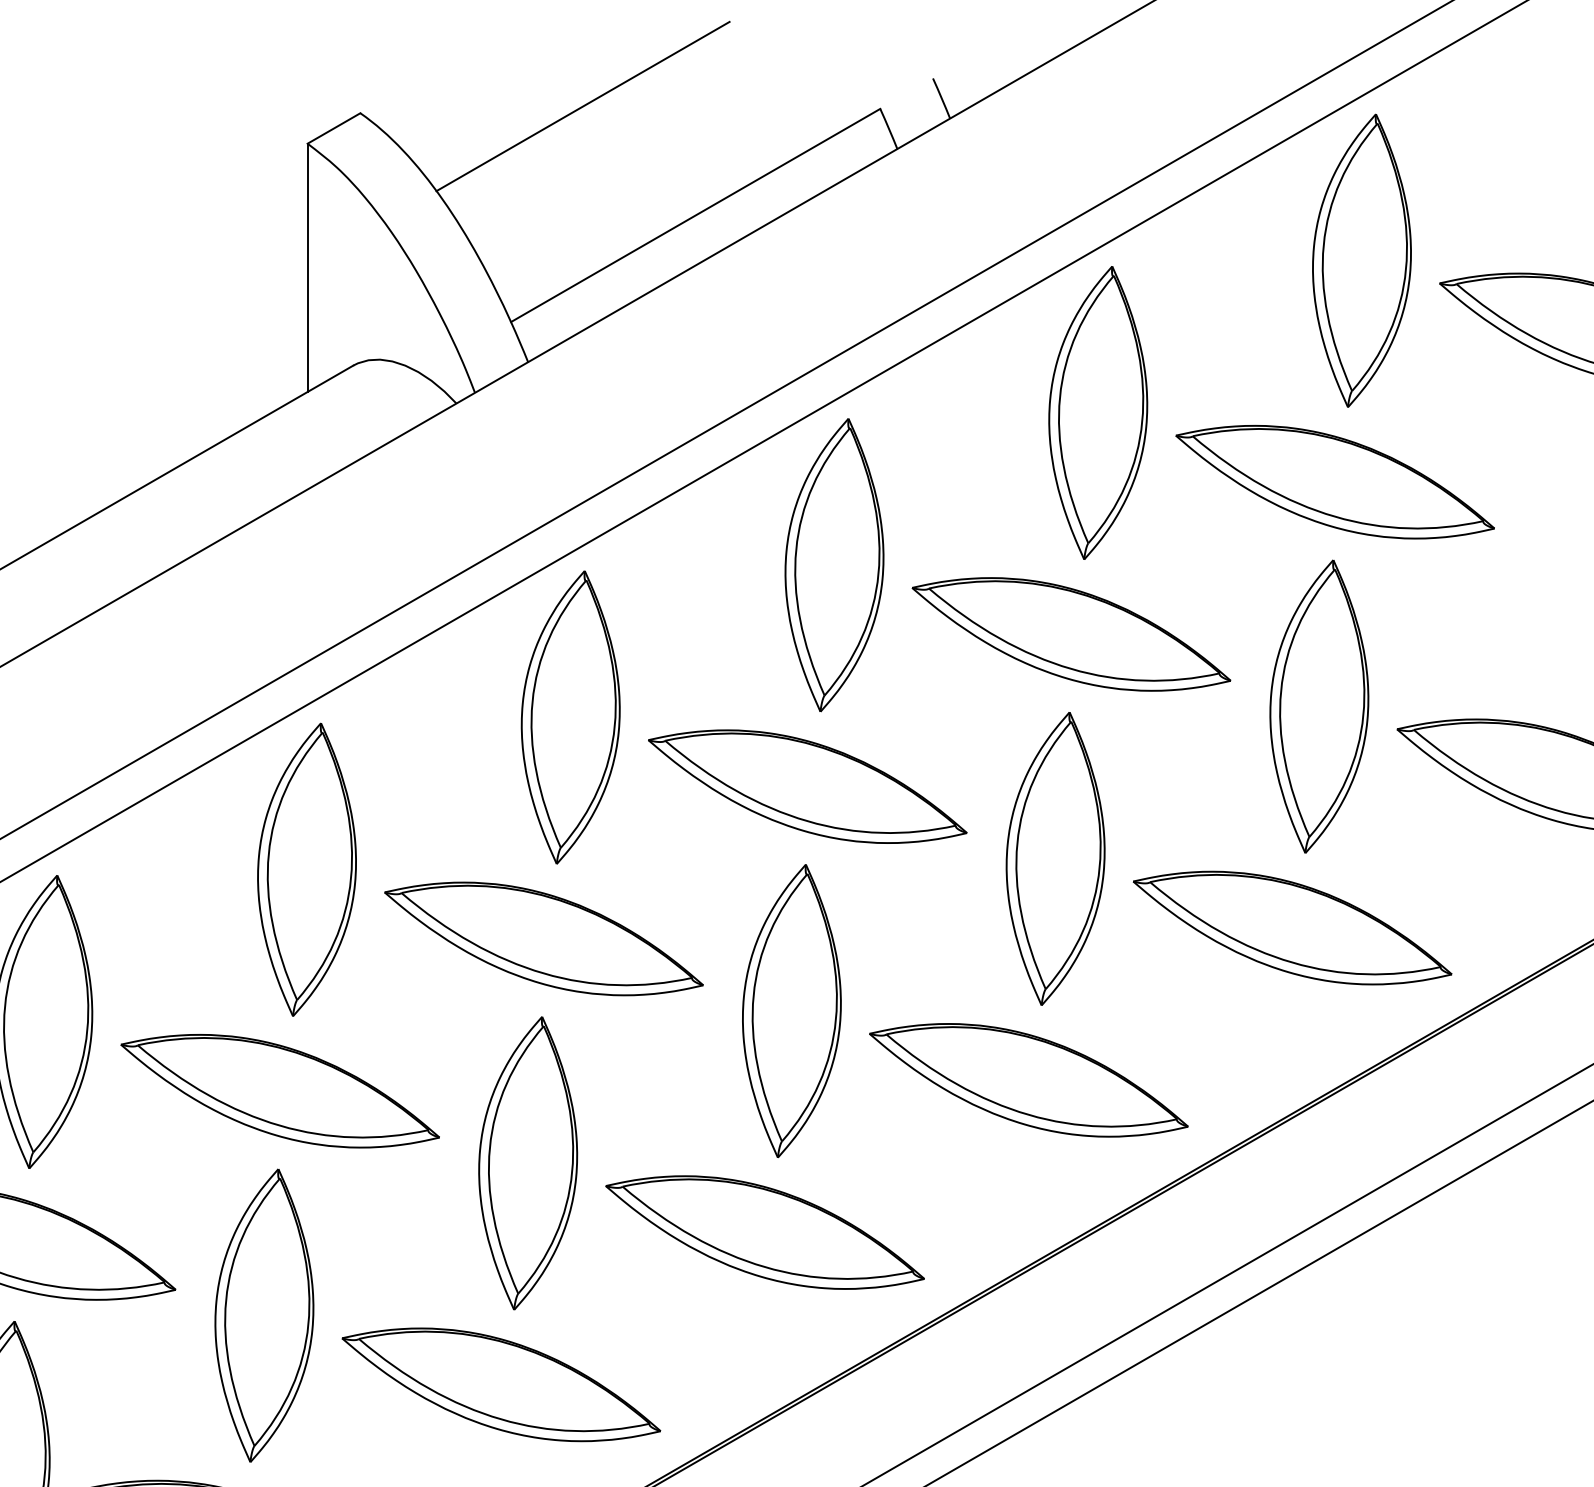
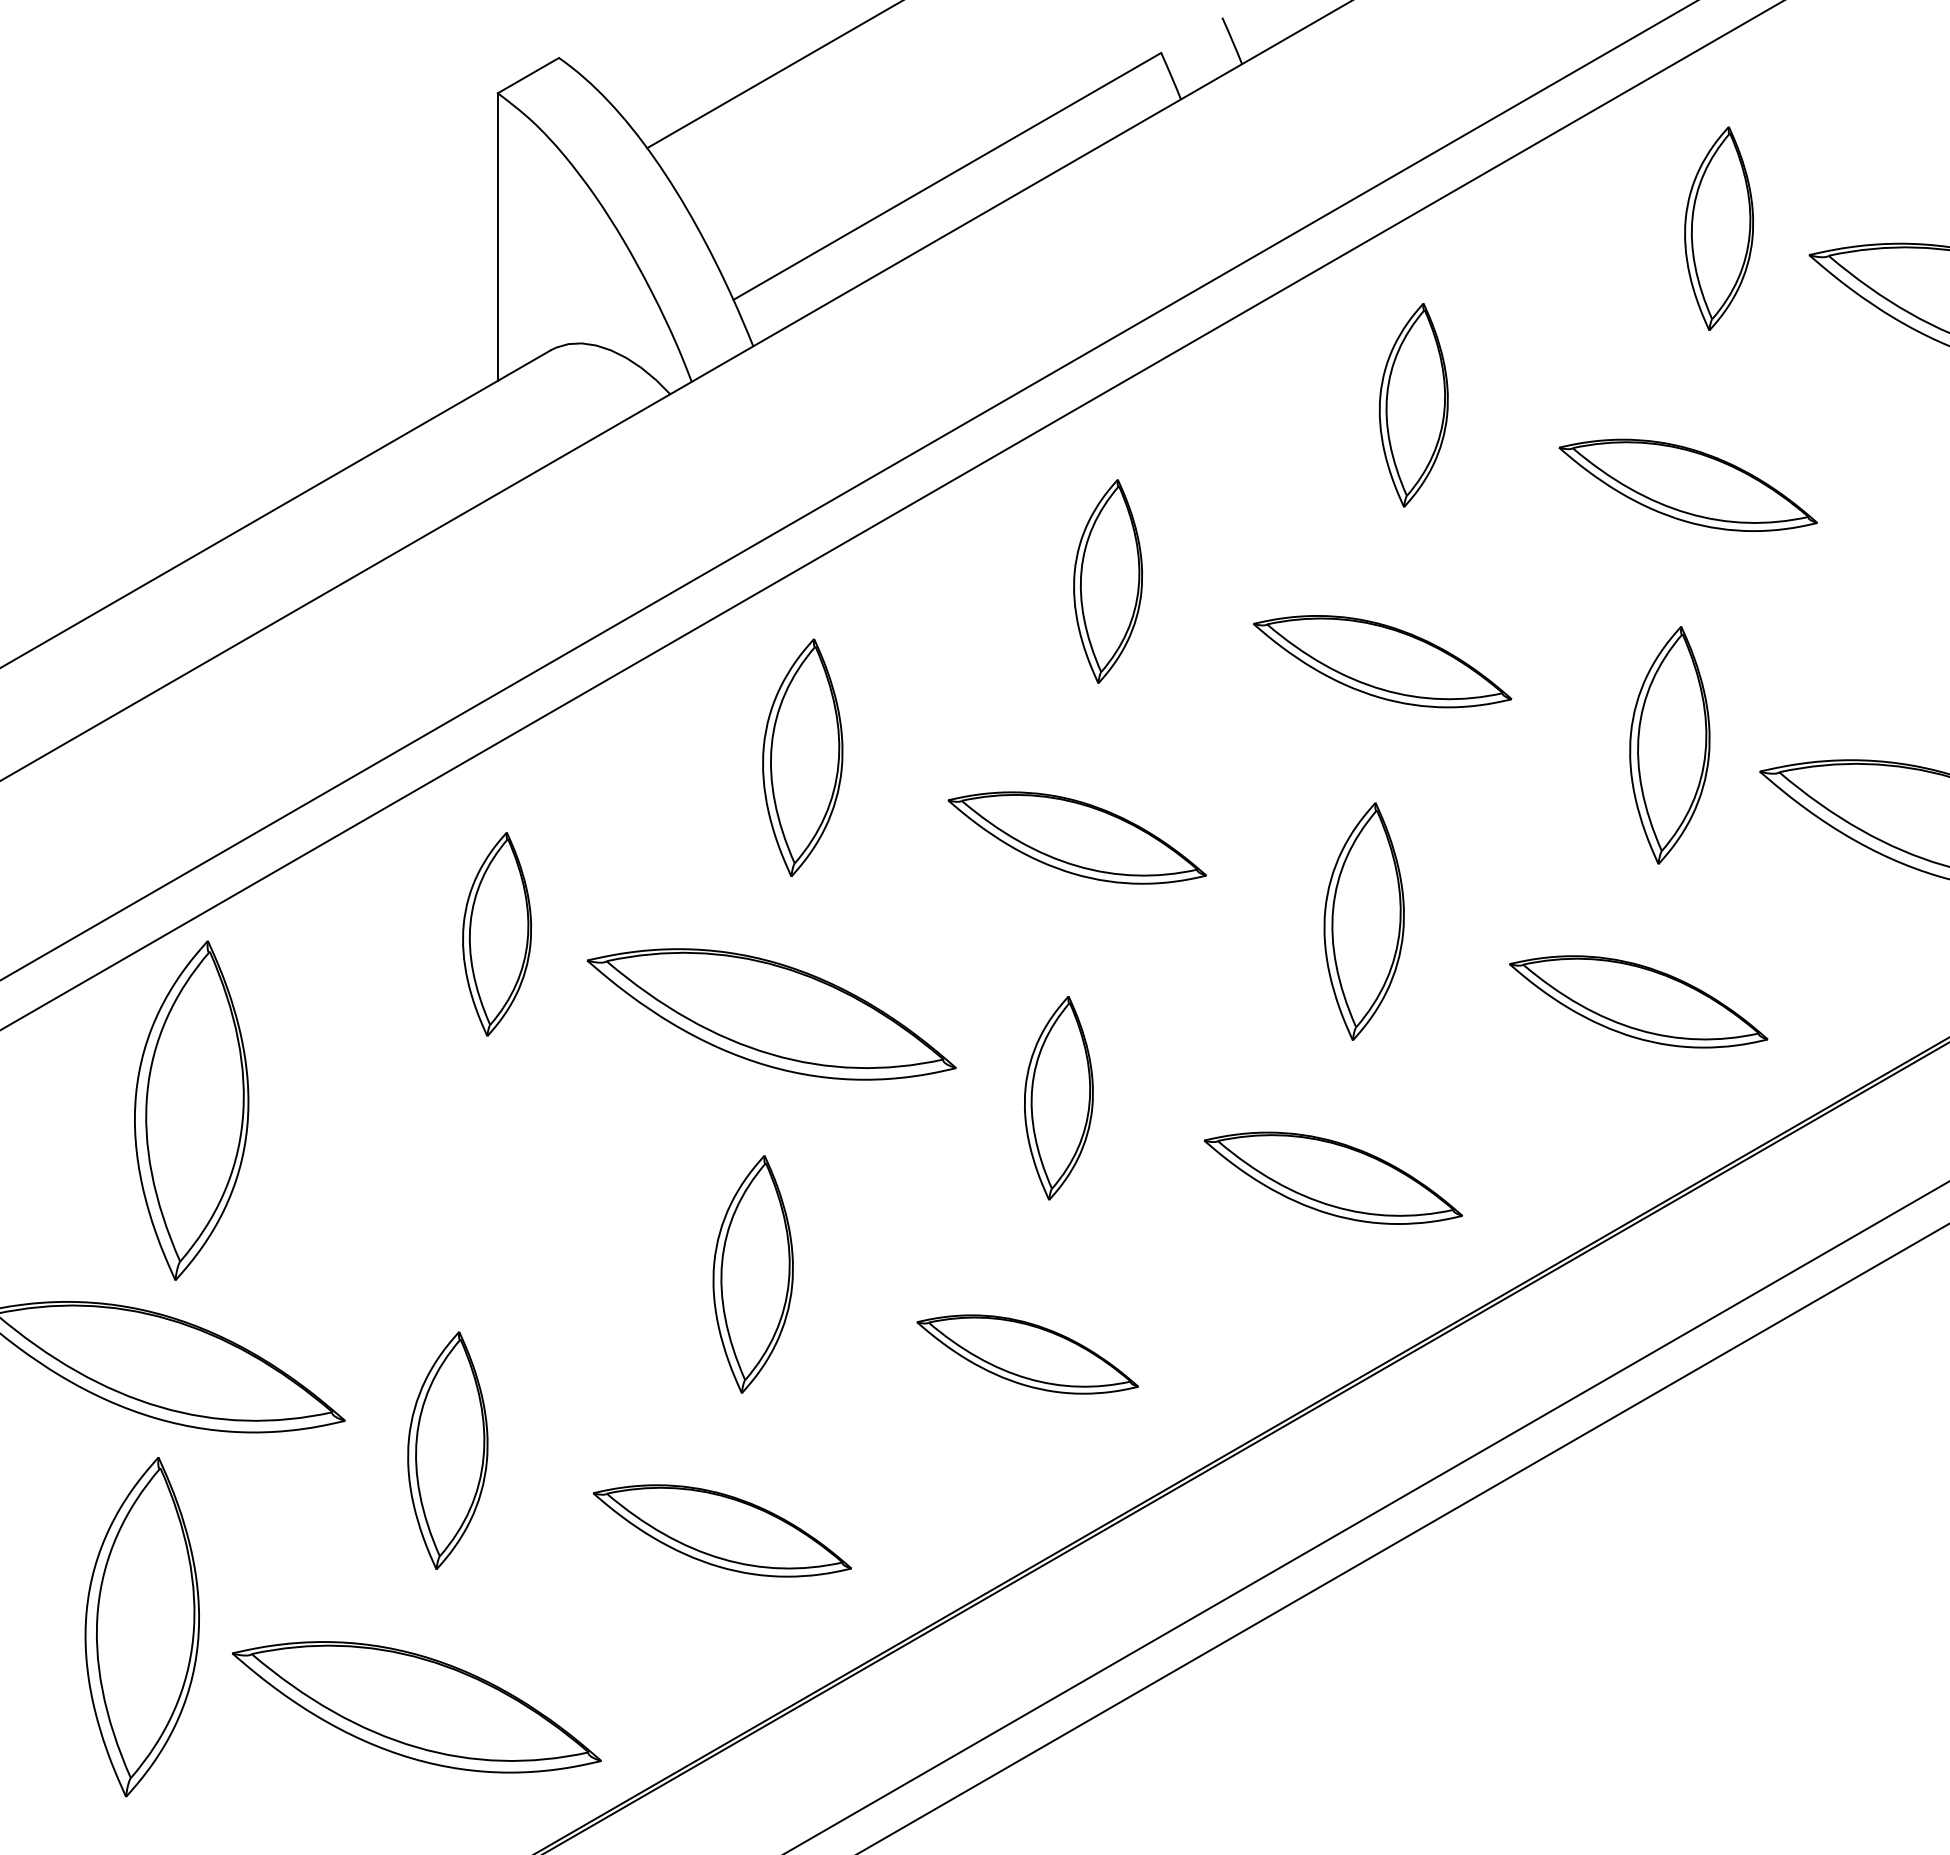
part: (1361, 260) -> (1718, 228), size x0.6
part: (1098, 413) -> (1413, 405), size x0.6
part: (1335, 482) -> (1688, 485), size x0.7
part: (833, 565) -> (1107, 581), size x0.6
part: (1071, 634) -> (1382, 661), size x0.7
part: (1319, 706) -> (1669, 745), size x0.7
part: (570, 717) -> (802, 757), size x0.7
part: (808, 786) -> (1077, 837), size x0.7
part: (1054, 858) -> (1363, 921), size x0.7
part: (306, 869) -> (496, 934), size x0.6
part: (1292, 927) -> (1638, 1001), size x0.7
part: (791, 1011) -> (1058, 1098), size x0.6
part: (1029, 1080) -> (1333, 1178), size x0.7
part: (280, 1090) -> (466, 1190), removed
part: (527, 1163) -> (752, 1274), size x0.7
part: (764, 1232) -> (1027, 1354), size x0.6
part: (264, 1315) -> (447, 1450), size x0.7
part: (501, 1384) -> (722, 1530), size x0.7

